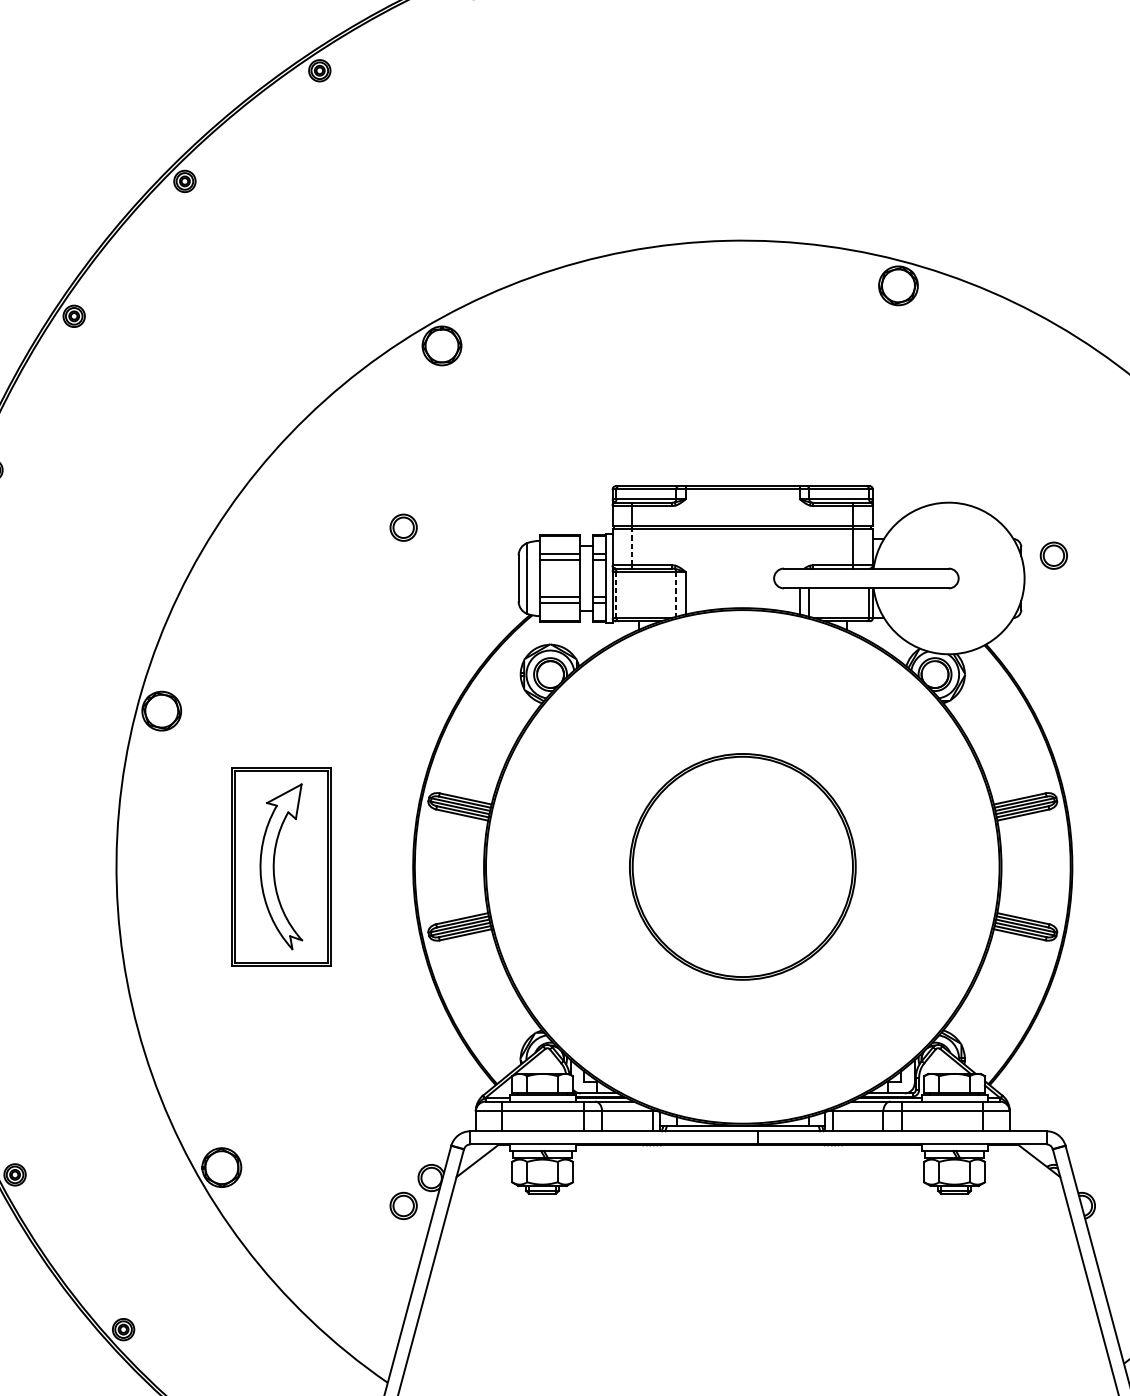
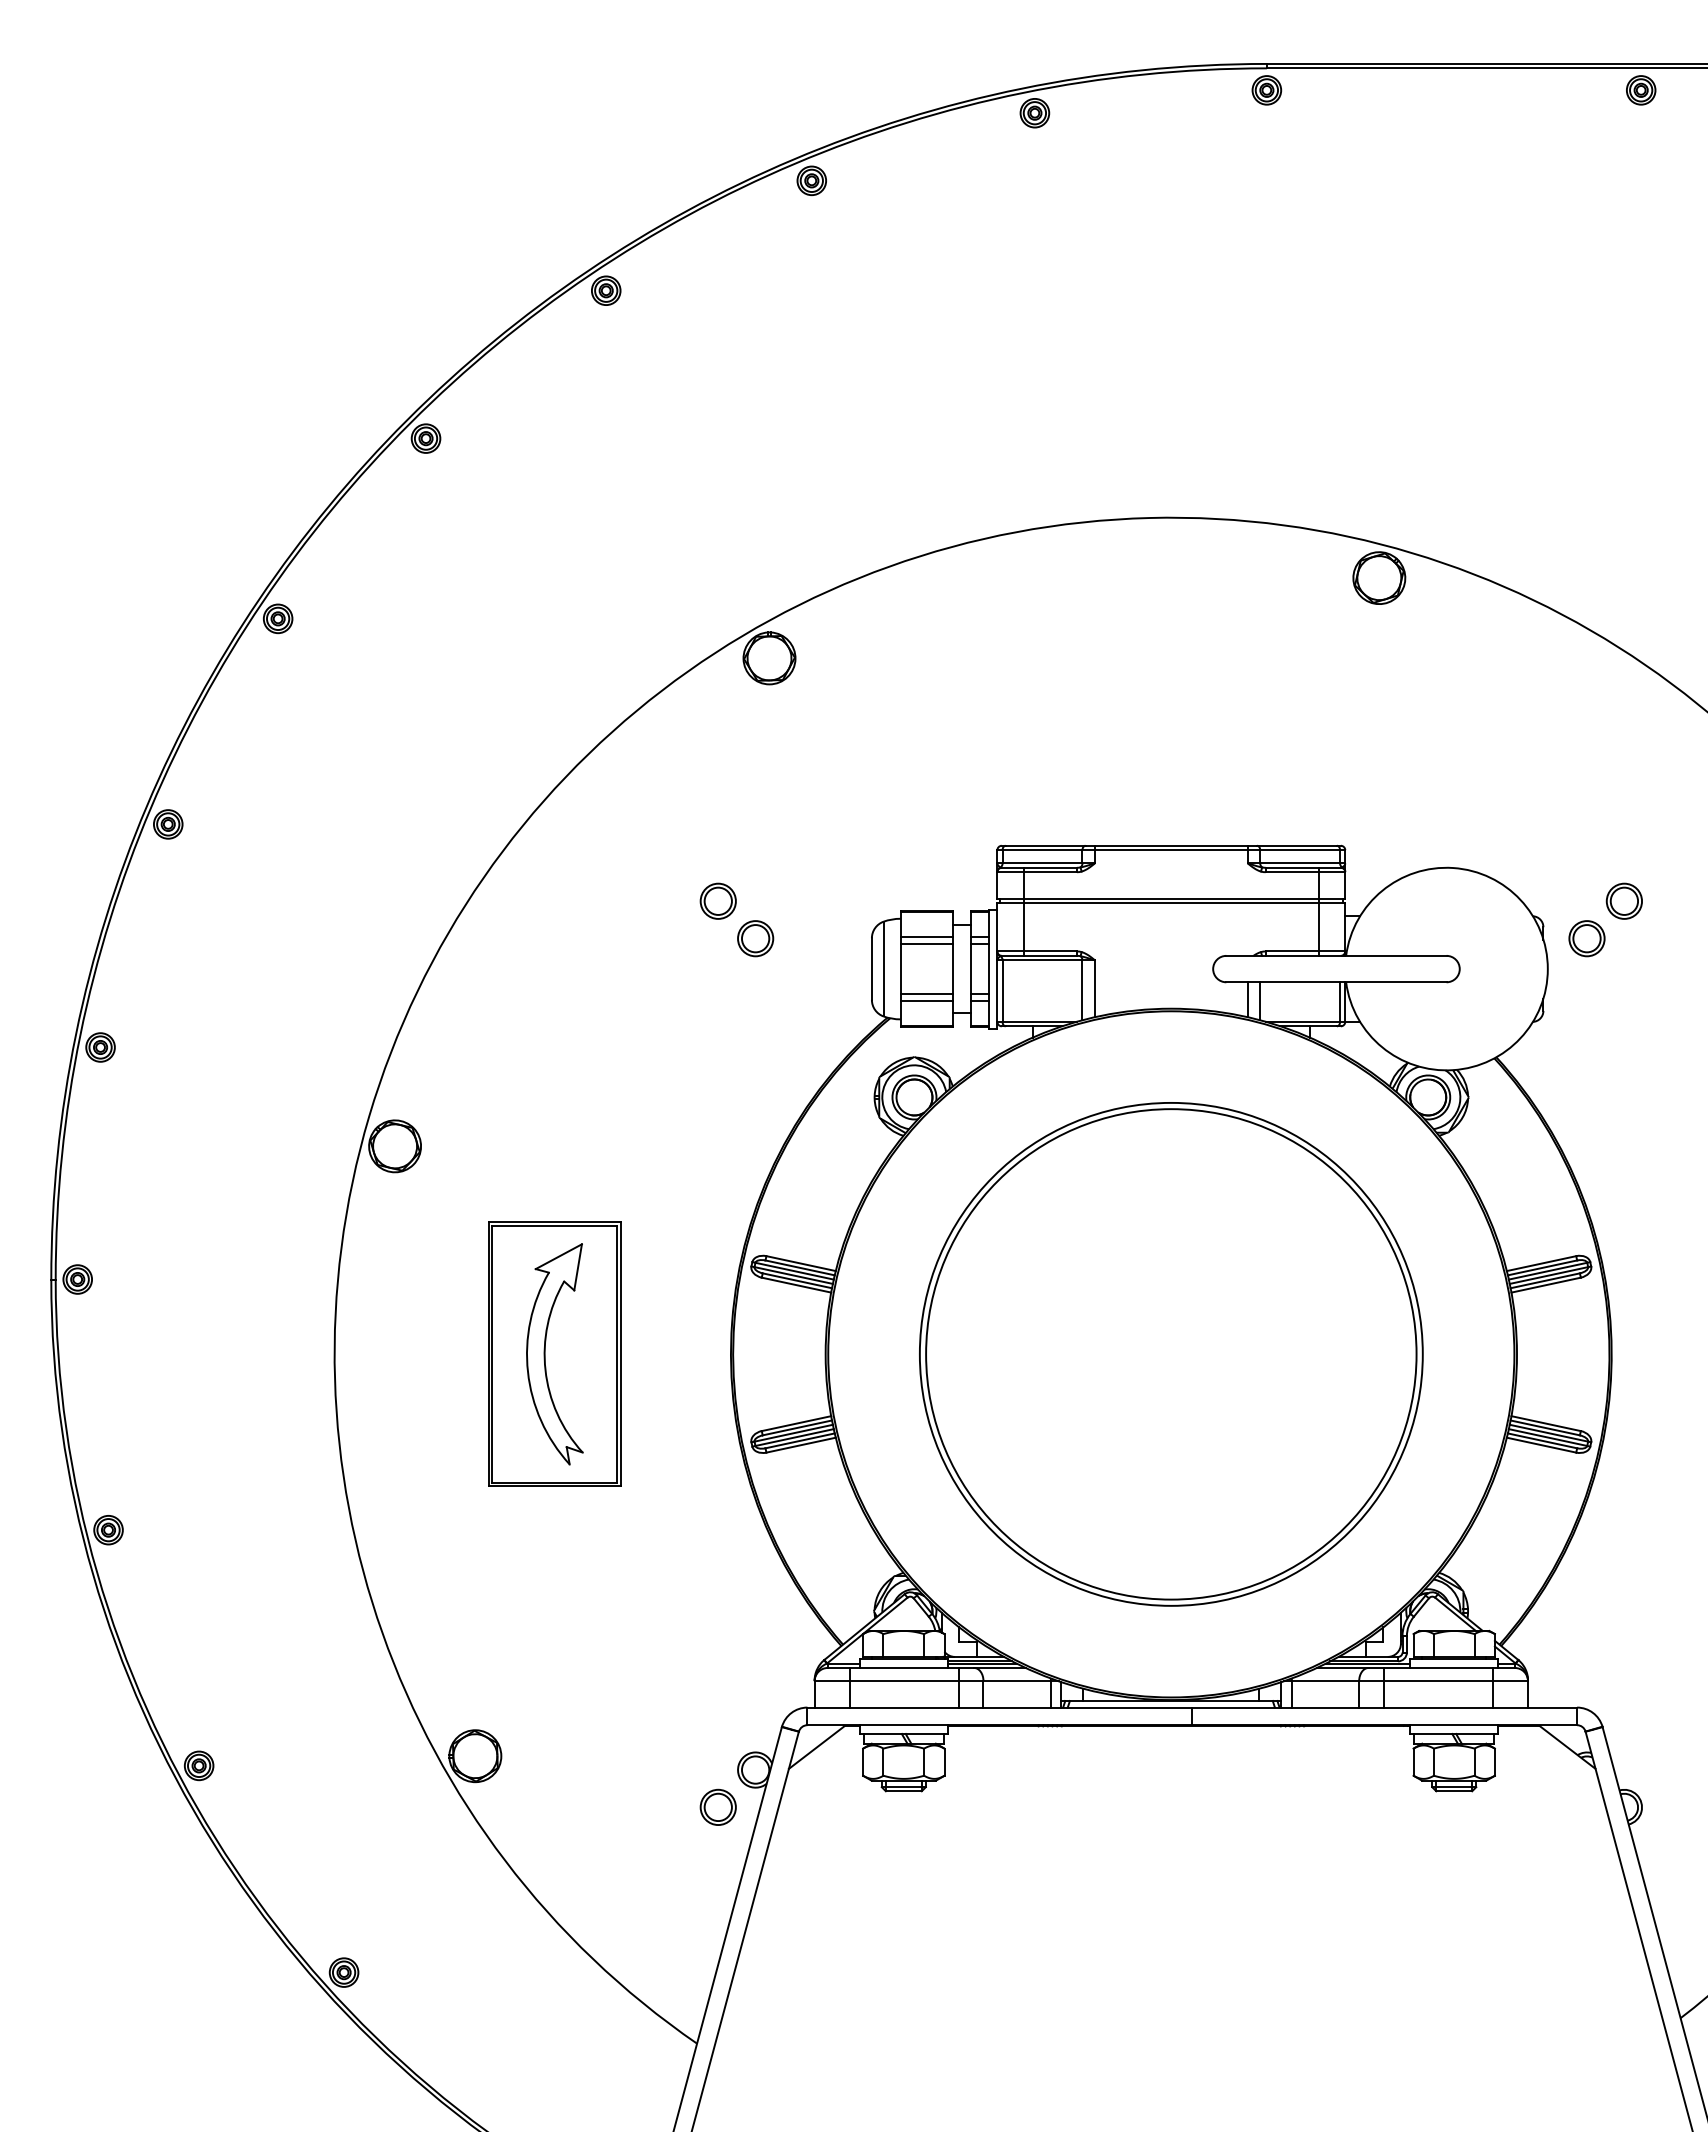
part: (1081, 527) -> (1623, 900), added
line: (632, 546) -> (1023, 926), dashed -> solid
part: (431, 555) -> (755, 938), added
line: (676, 594) -> (1082, 990), dashed -> solid
line: (616, 595) -> (1002, 991), dashed -> solid
part: (742, 866) -> (1171, 1354), size x1.67

